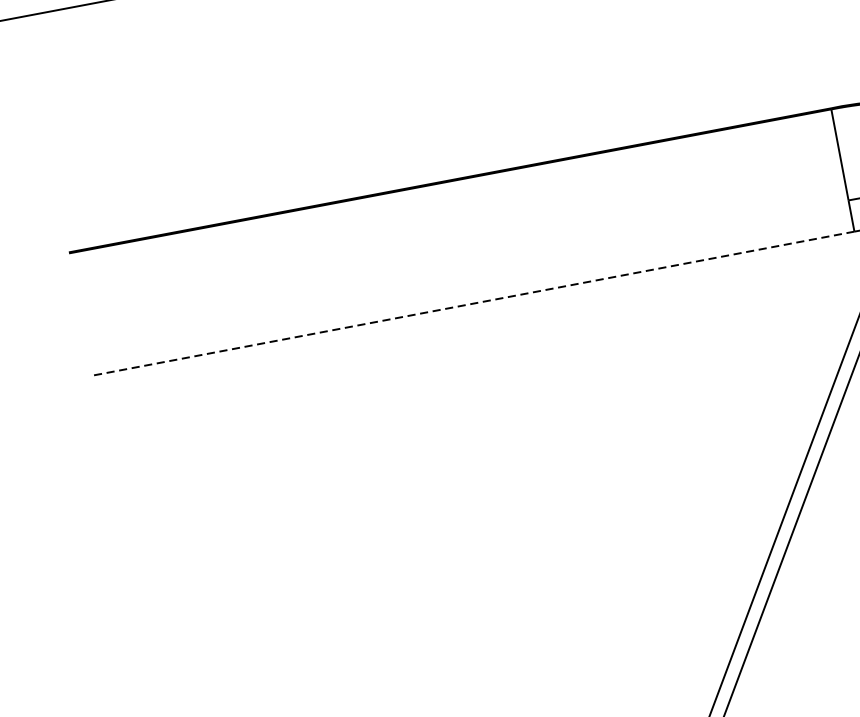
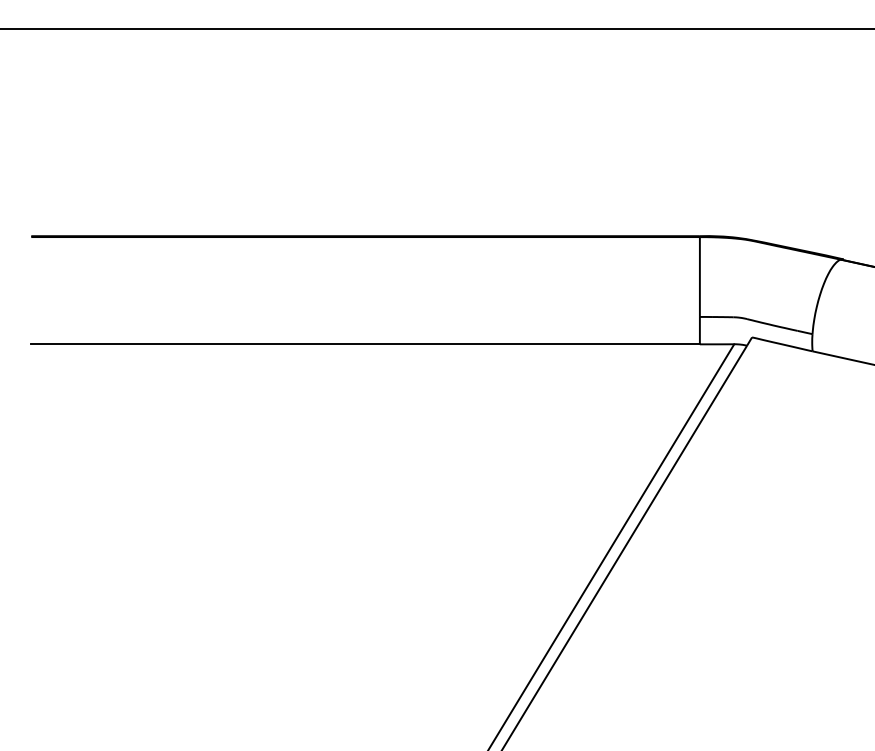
line: (473, 303) -> (365, 344), dashed -> solid

